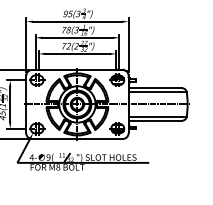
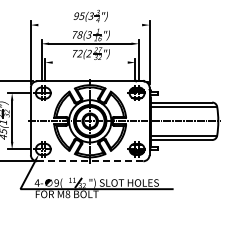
line: (77, 22) -> (90, 25), removed
line: (76, 53) -> (89, 62), removed
line: (76, 139) -> (89, 161), solid -> dashed

